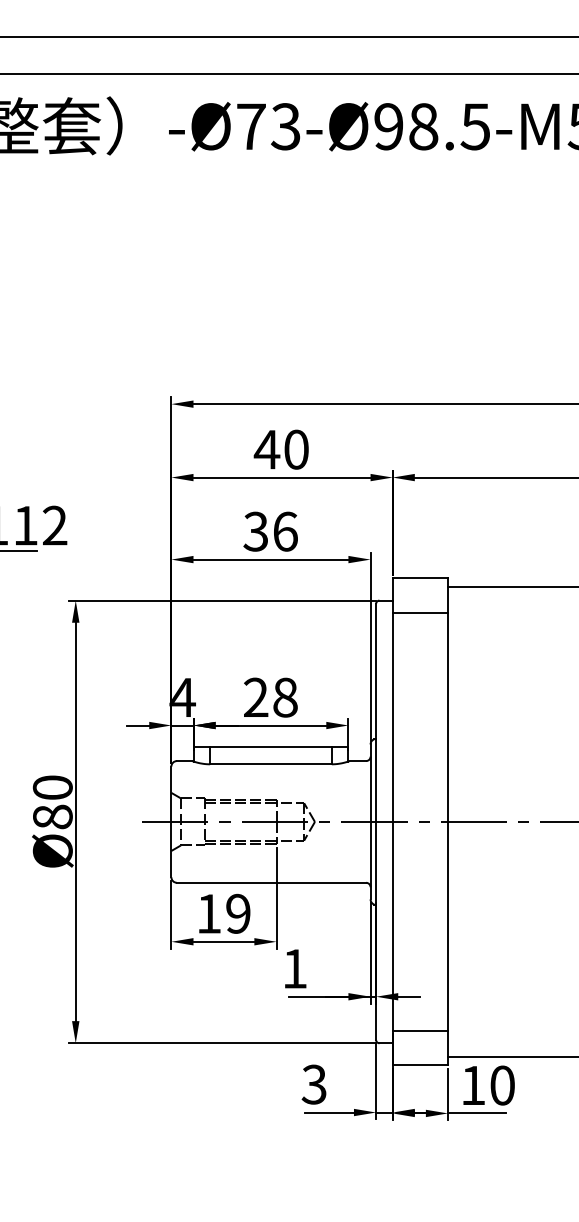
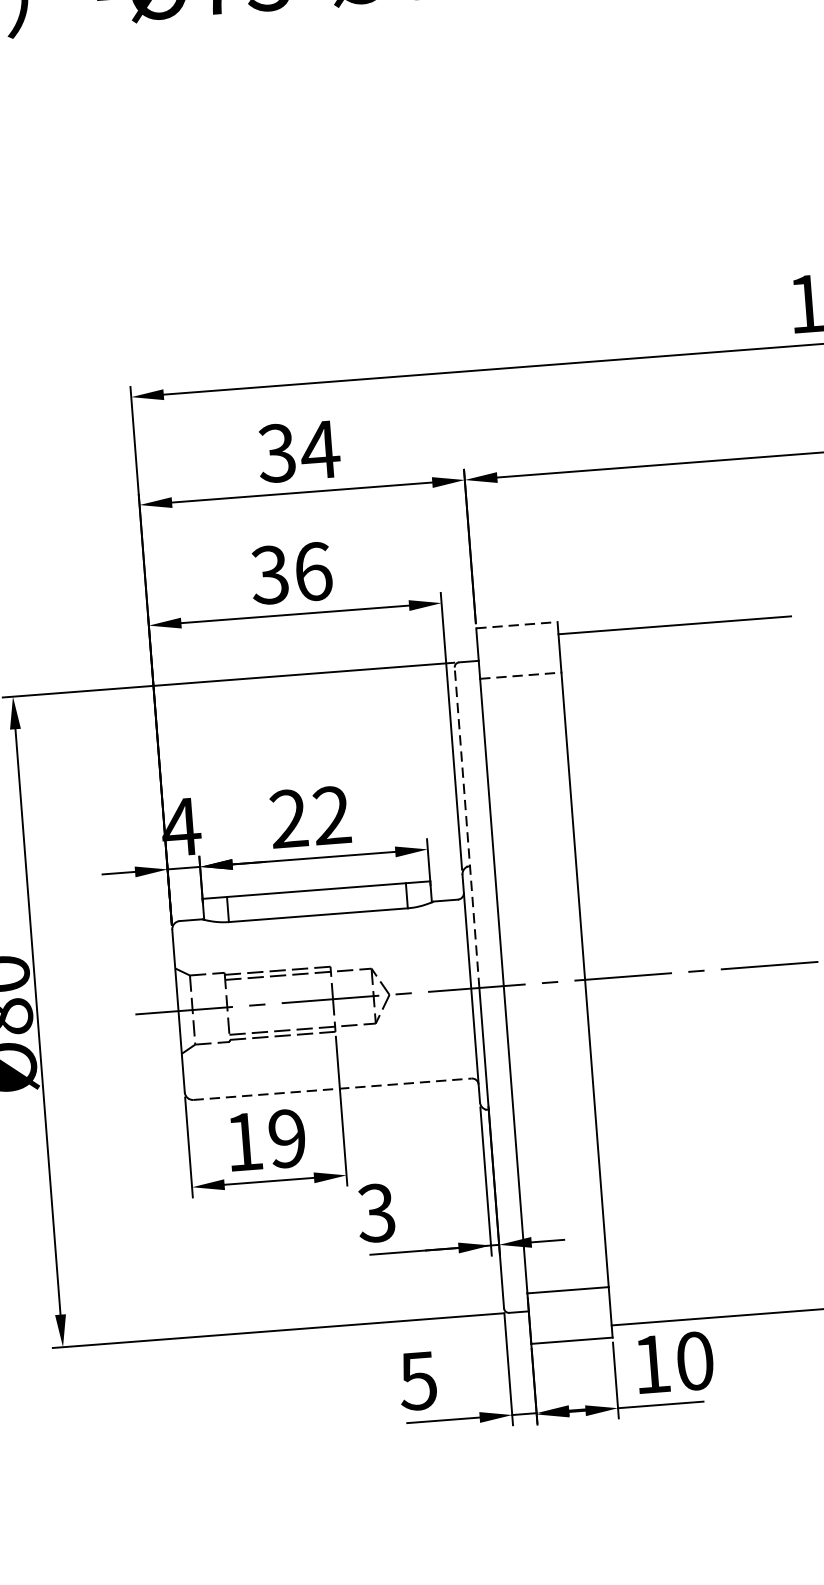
text: (281, 449) -> (298, 451), 40 -> 34
line: (420, 578) -> (517, 625), solid -> dashed
line: (420, 612) -> (520, 675), solid -> dashed
text: (285, 697) -> (332, 815), 28 -> 22
line: (376, 712) -> (467, 827), solid -> dashed
line: (271, 882) -> (332, 1088), solid -> dashed
text: (294, 968) -> (376, 1212), 1 -> 3
text: (313, 1084) -> (417, 1380), 3 -> 5

